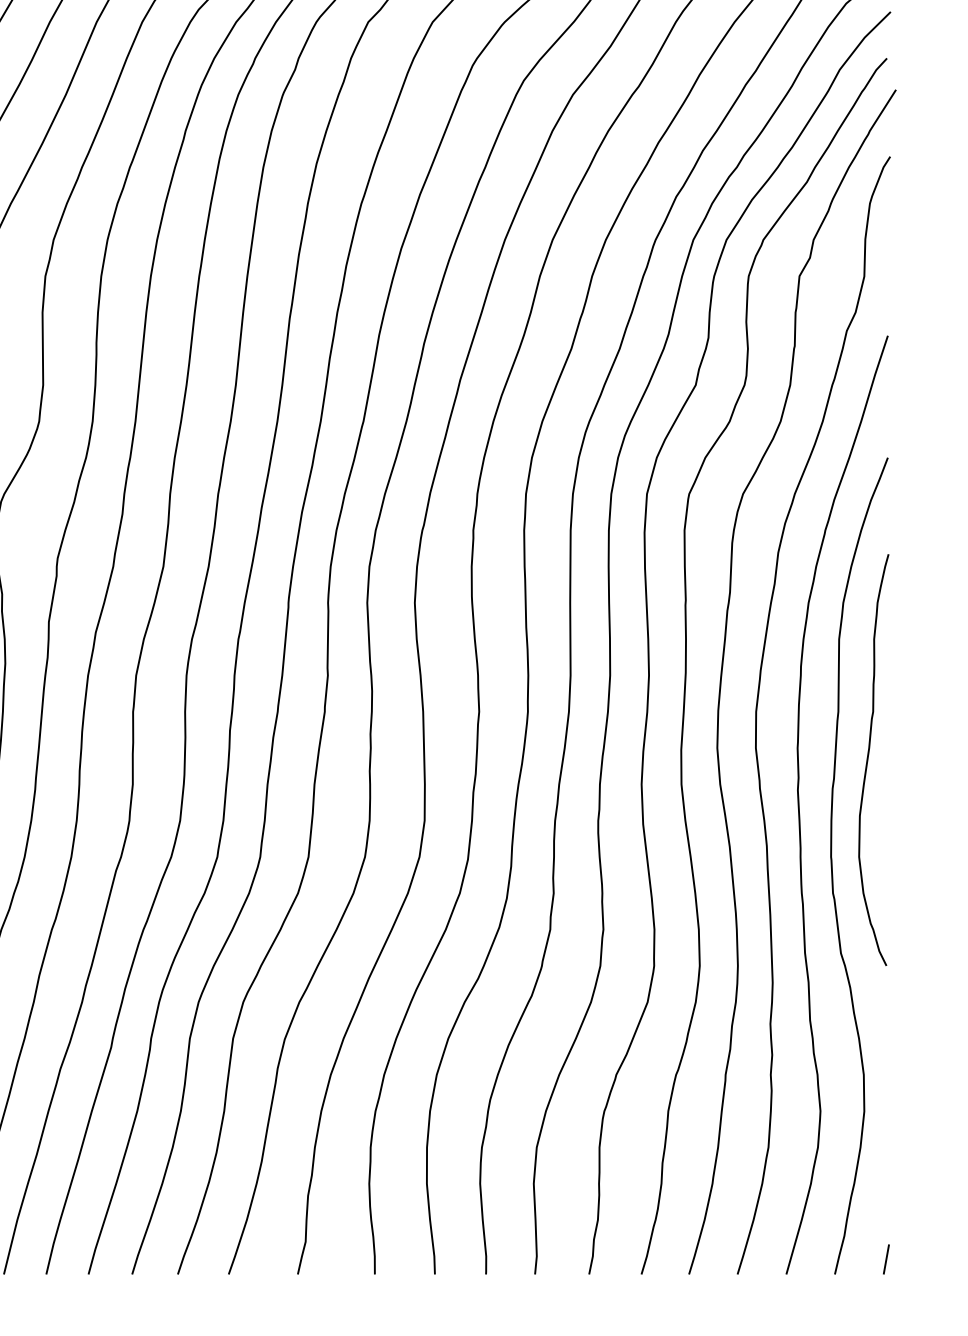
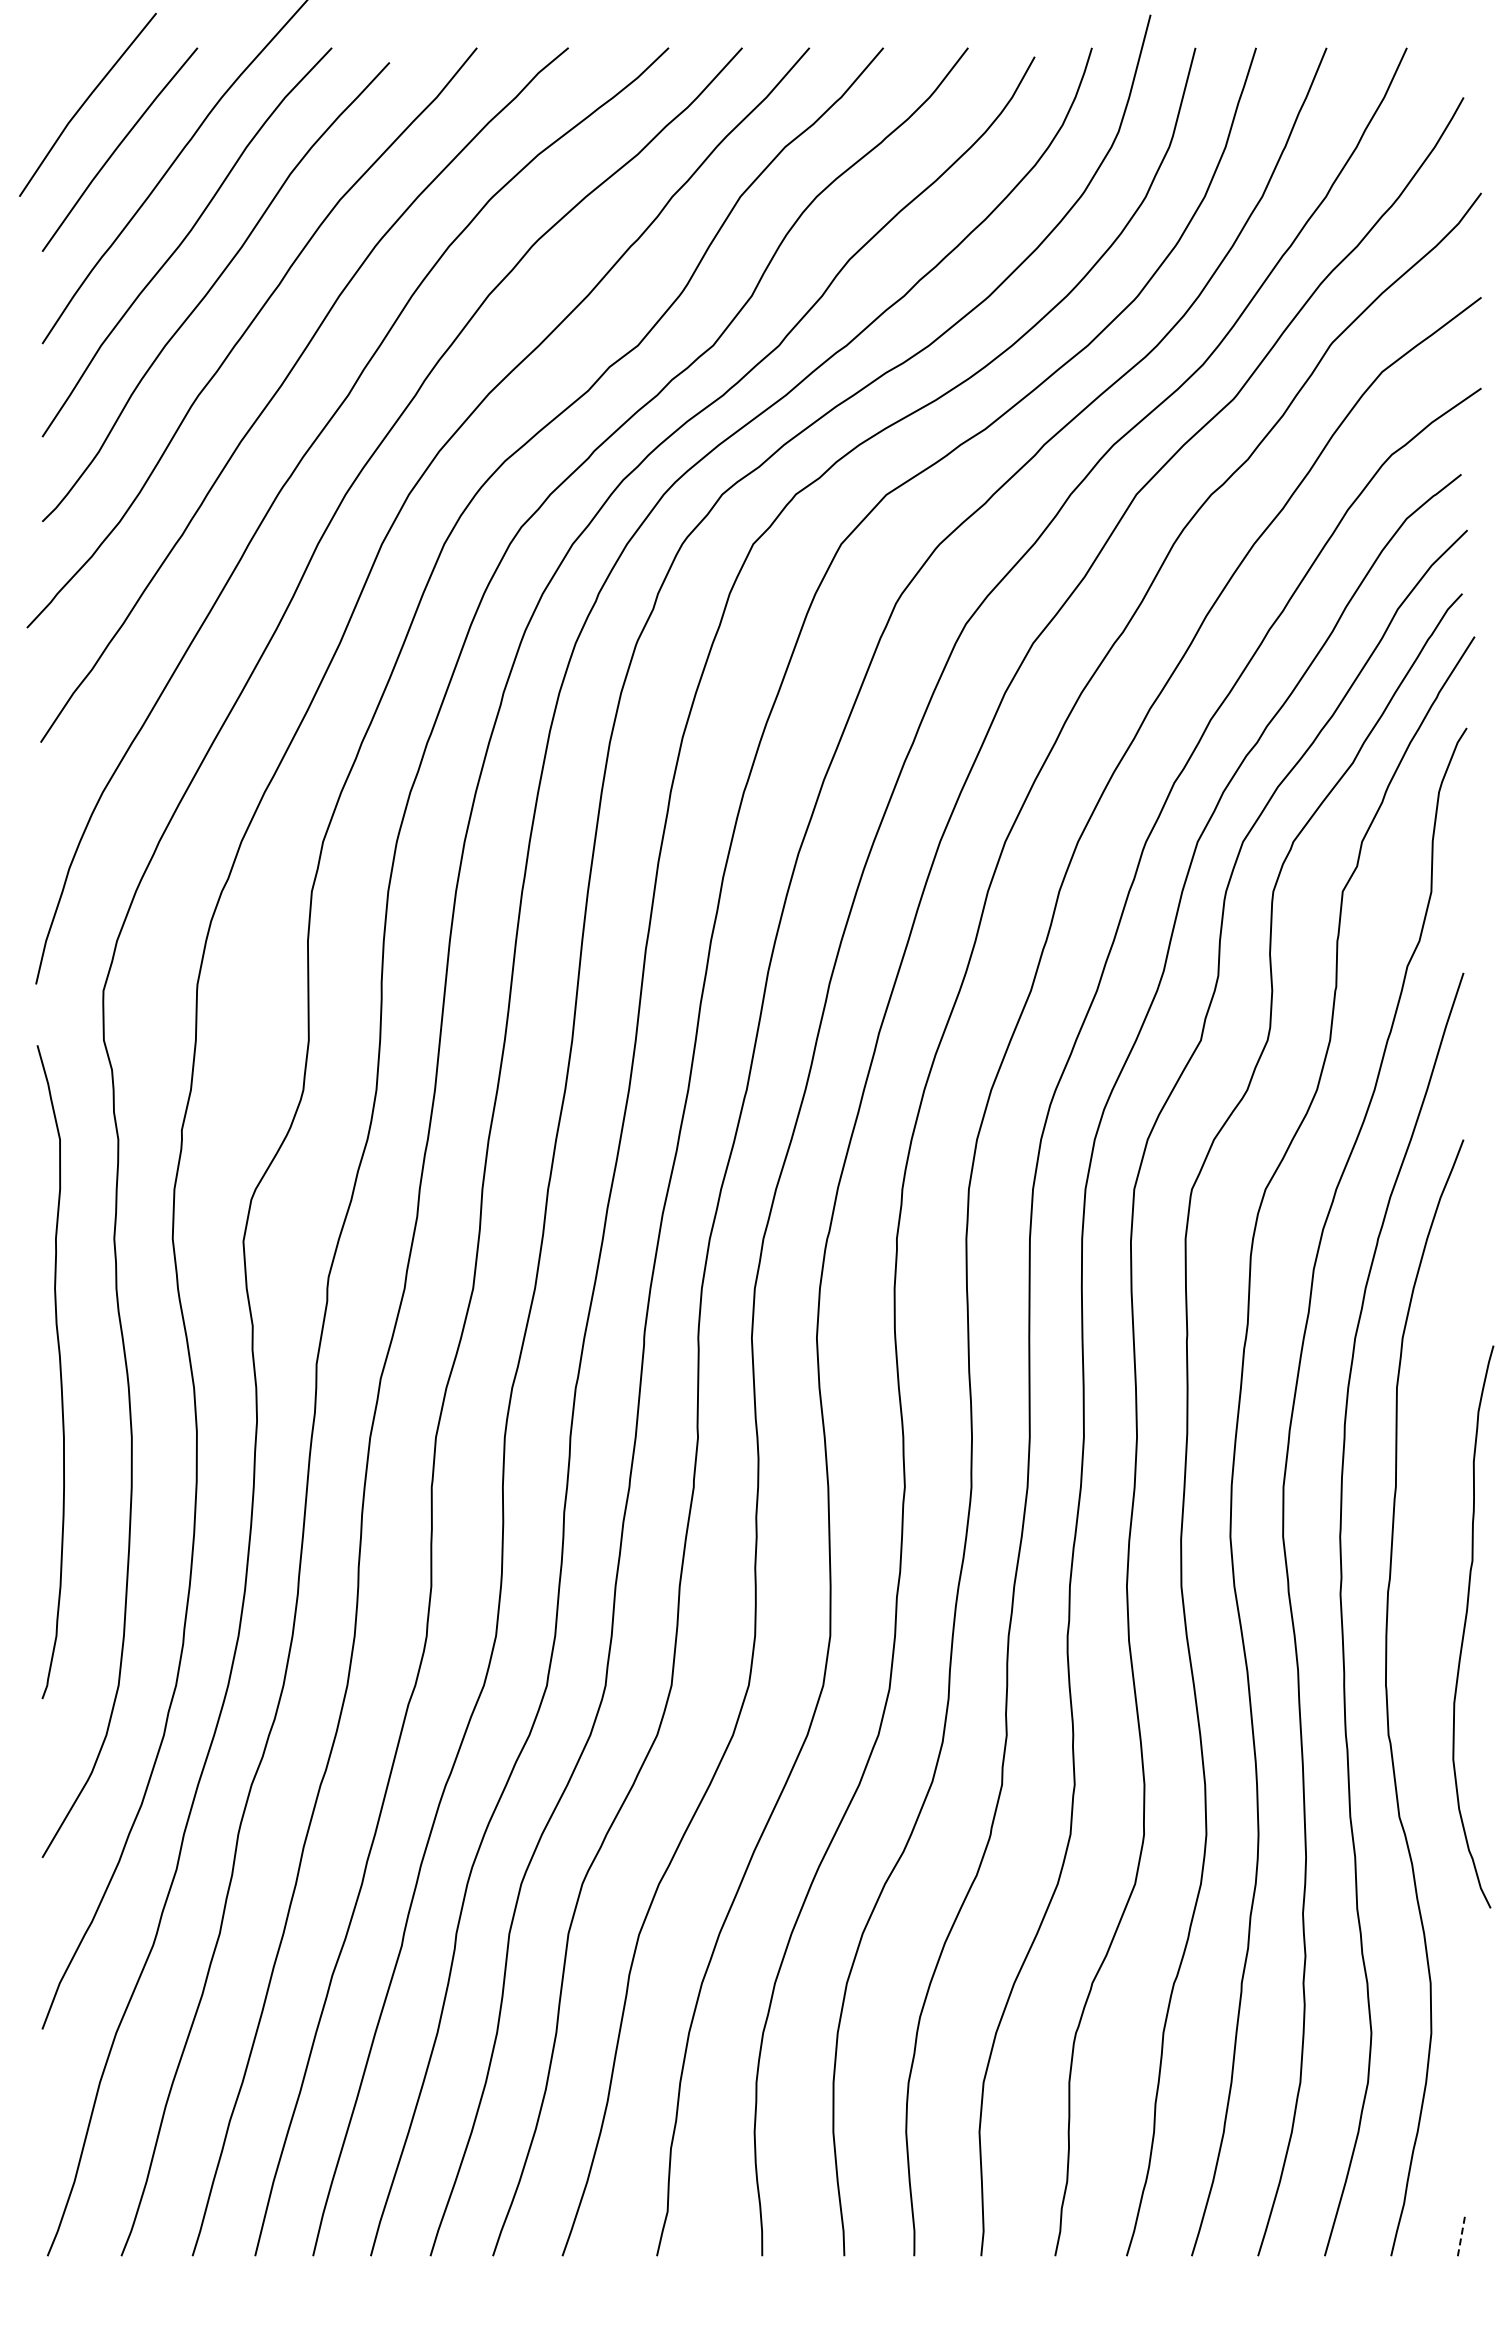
curve: (868, 759) -> (1465, 1626), moved
line: (886, 1259) -> (1461, 2235), solid -> dashed

